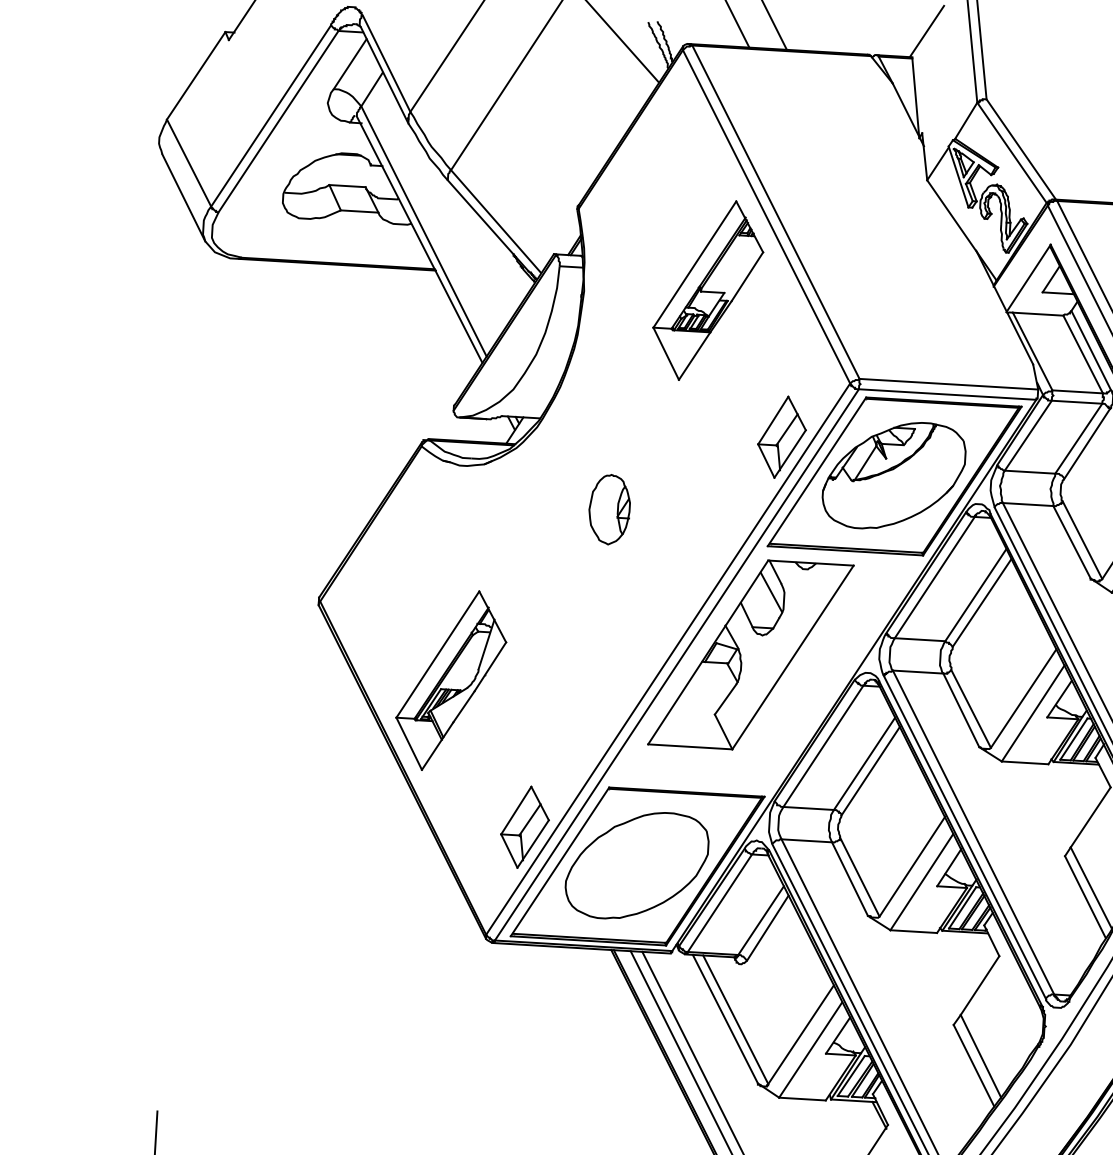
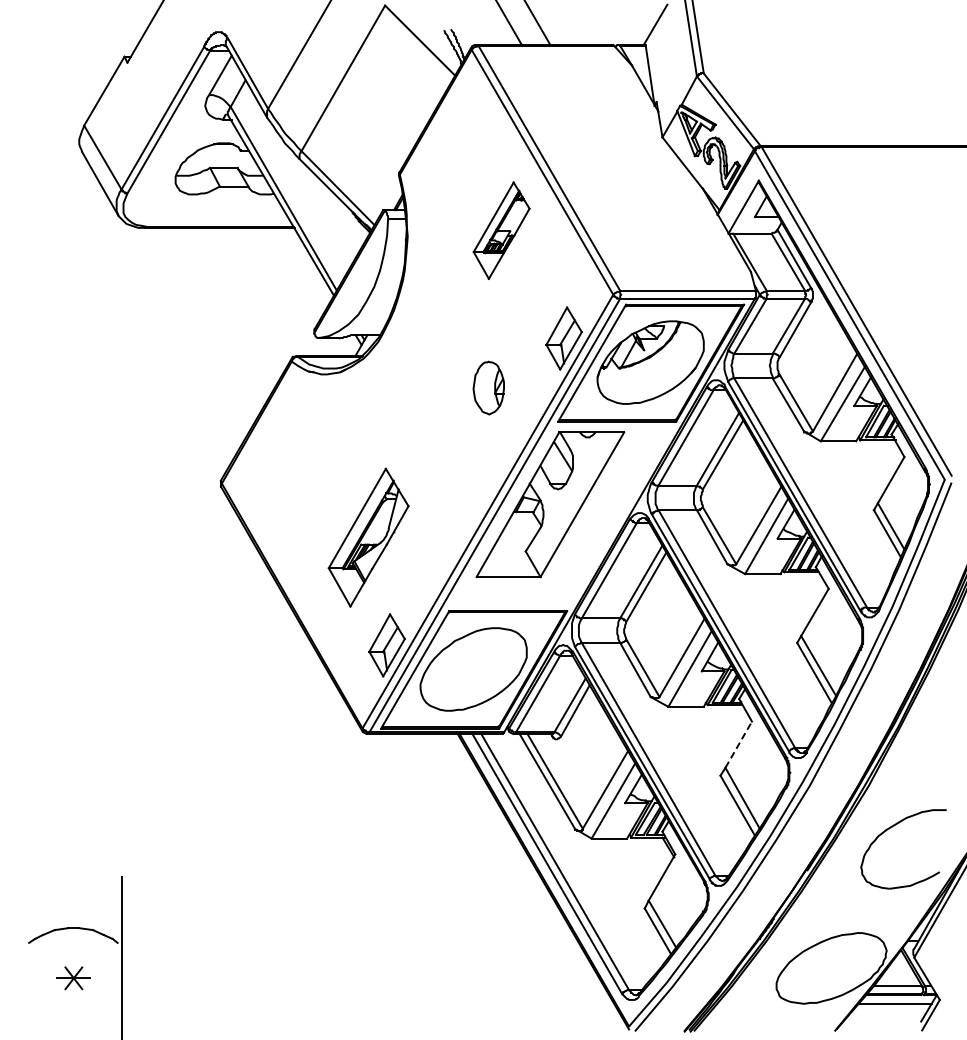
part: (708, 290) -> (501, 230), size x0.7
part: (609, 508) -> (488, 387), moved
part: (451, 680) -> (368, 537), moved
line: (979, 985) -> (738, 744), solid -> dashed

